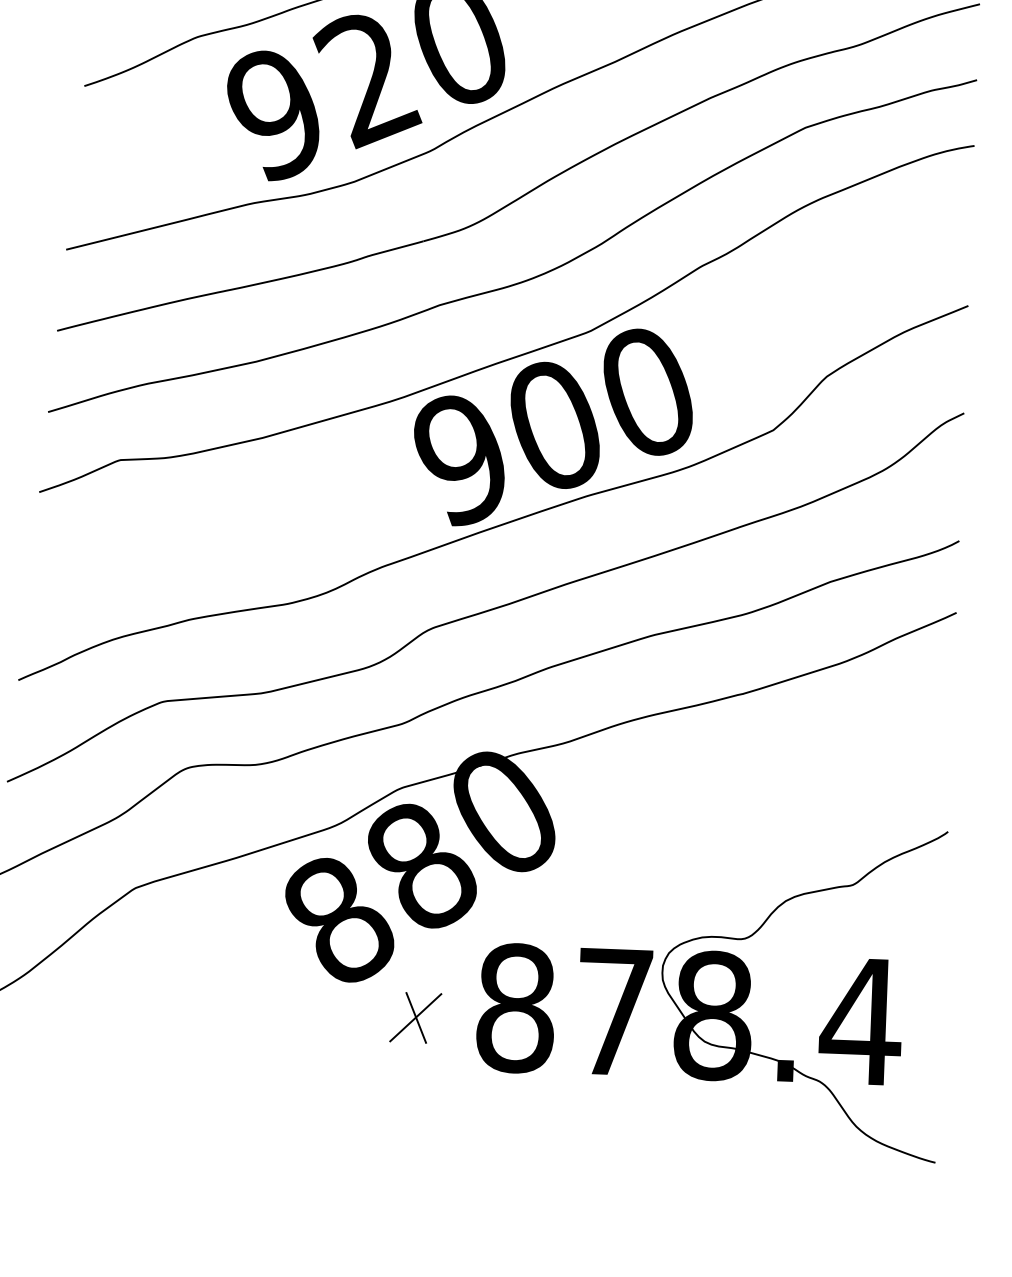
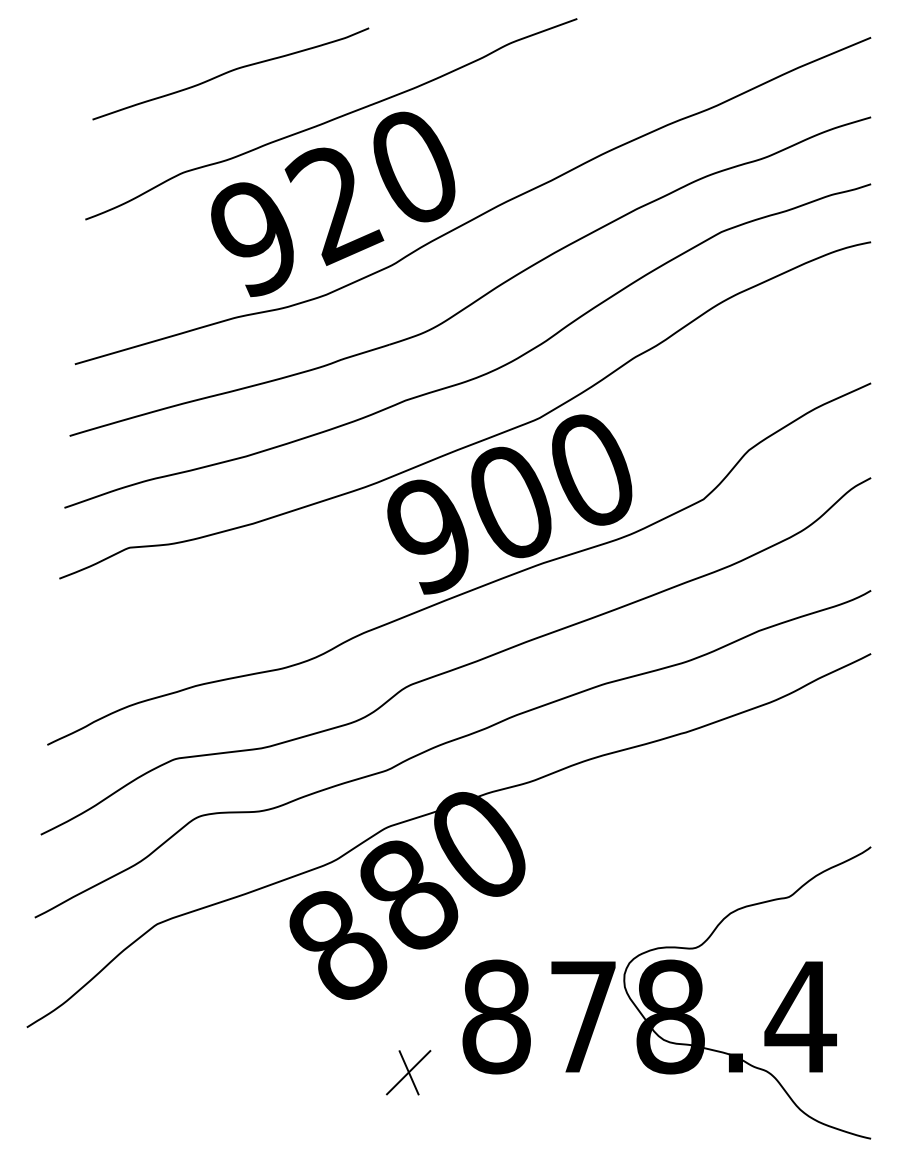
part: (415, 1017) -> (408, 1072), moved

